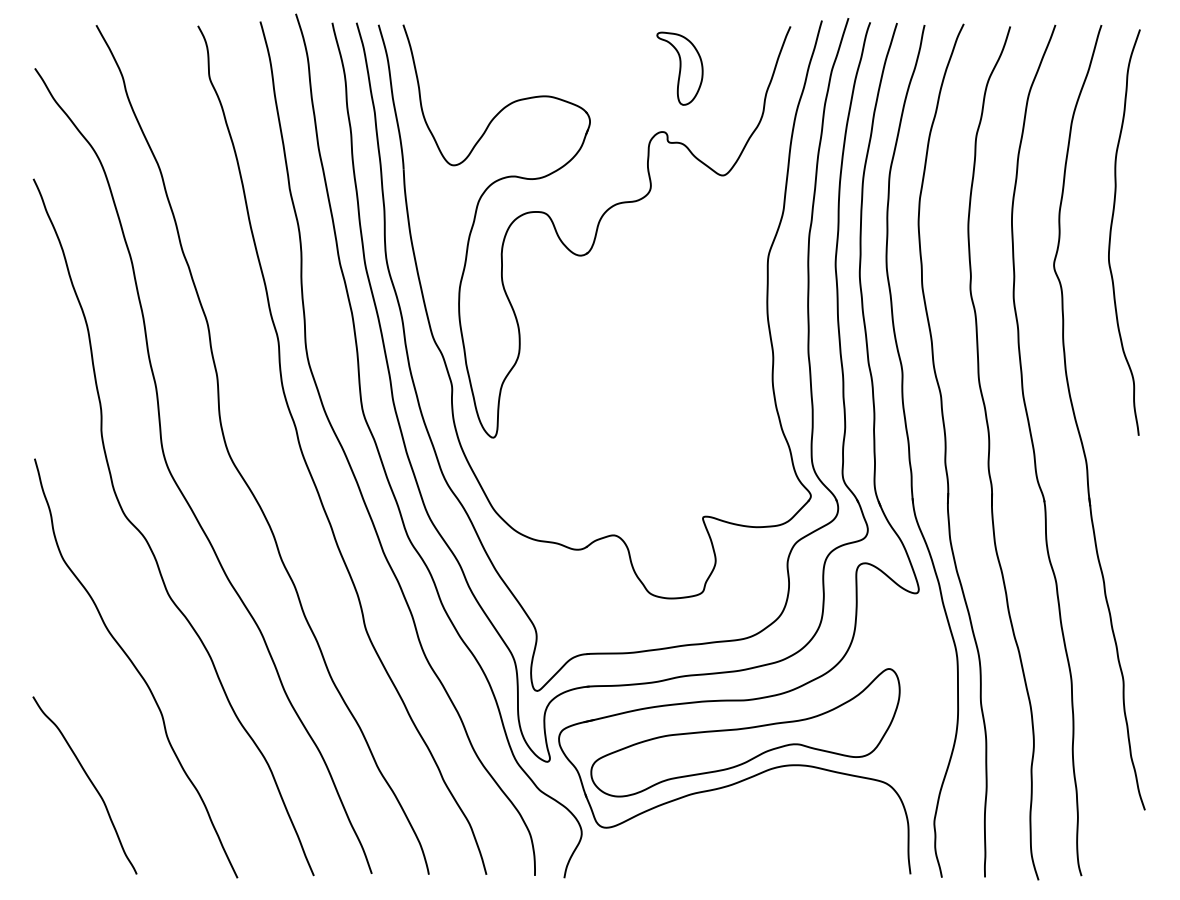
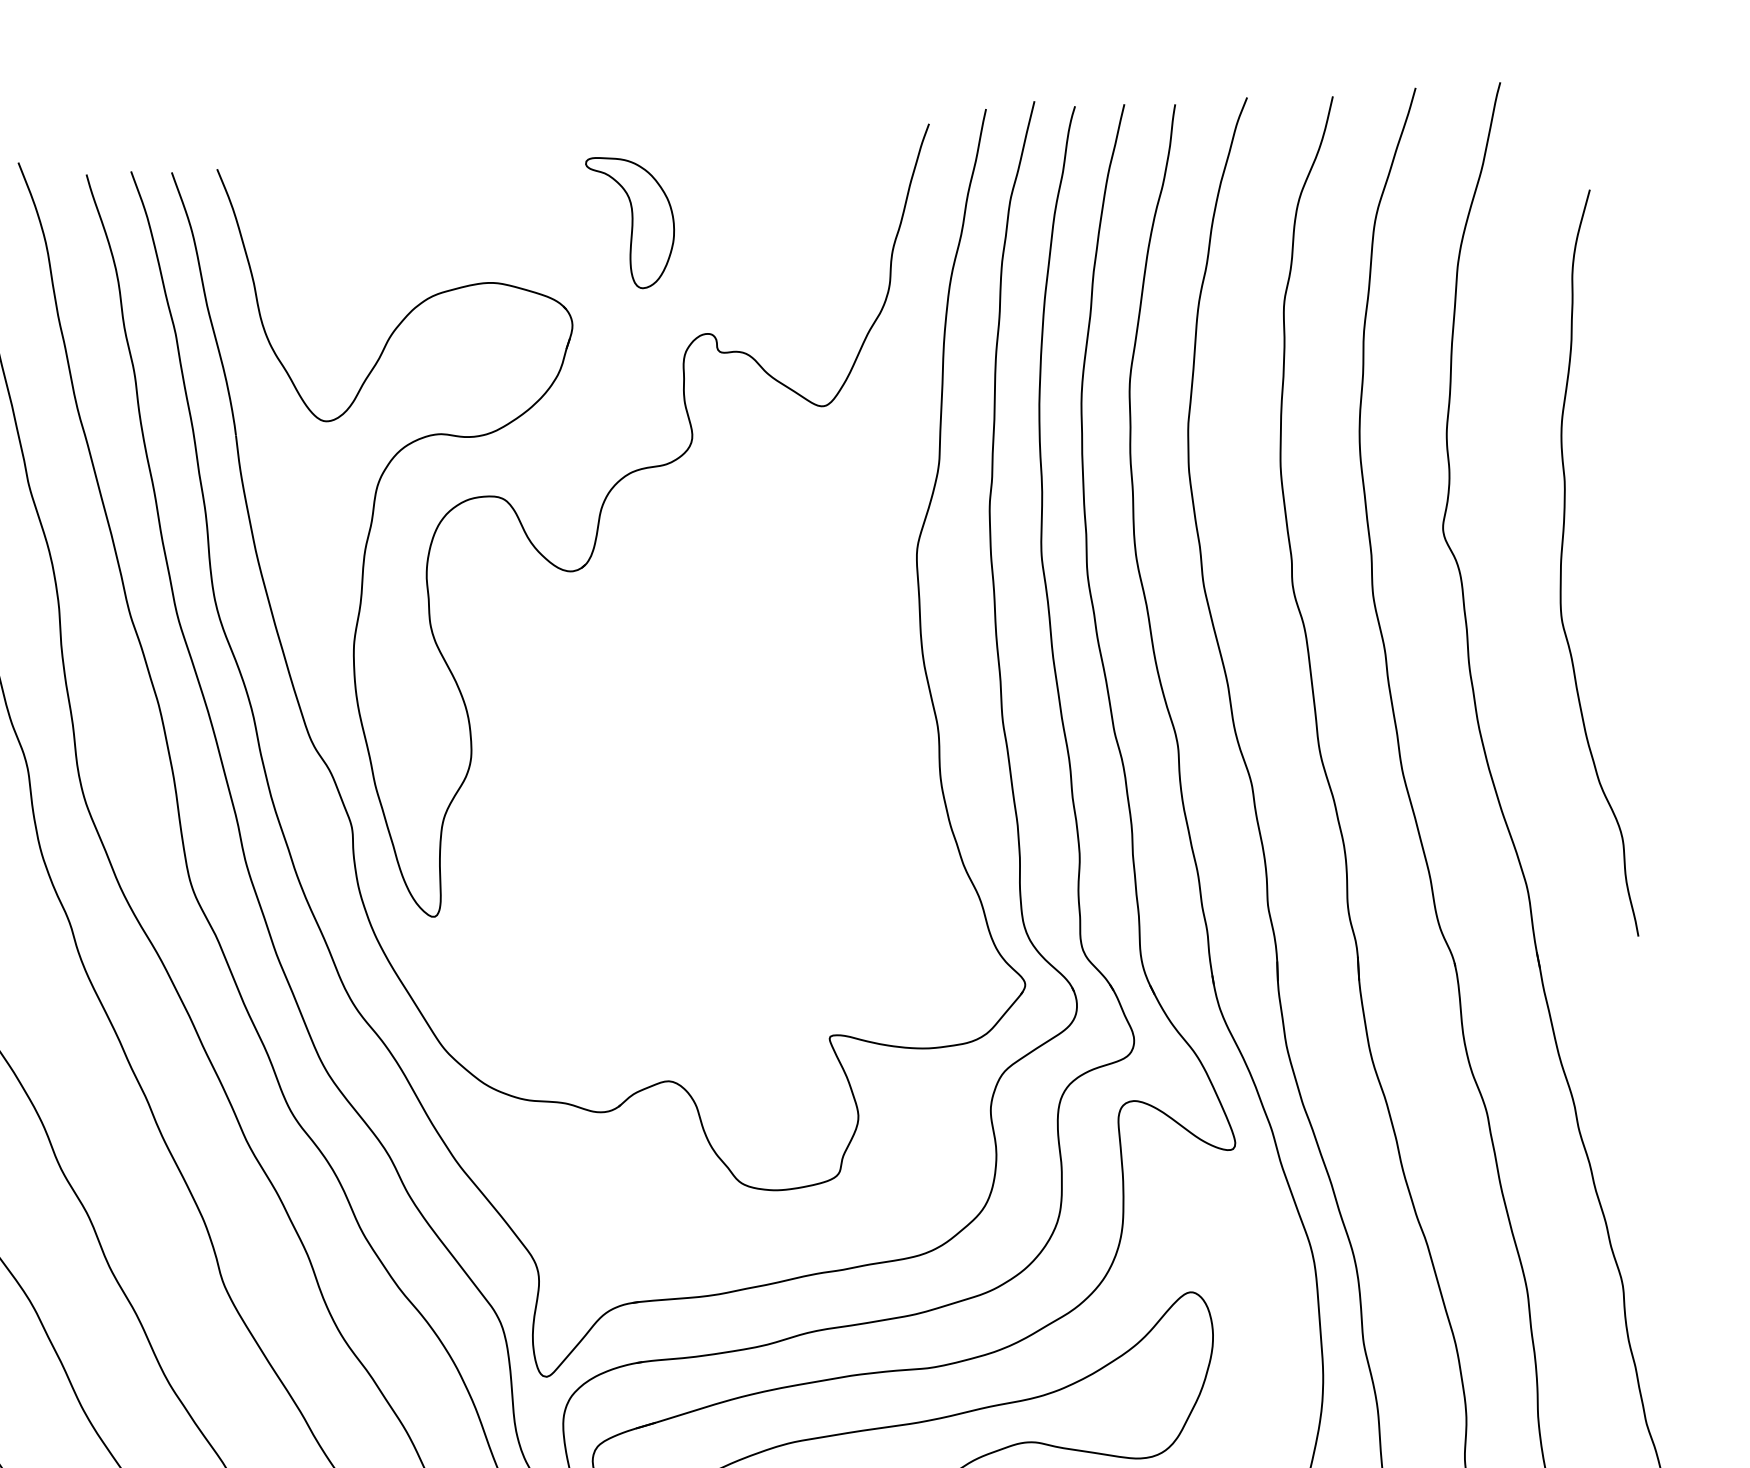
part: (679, 68) -> (630, 221), moved
curve: (1111, 232) -> (1562, 566), moved

